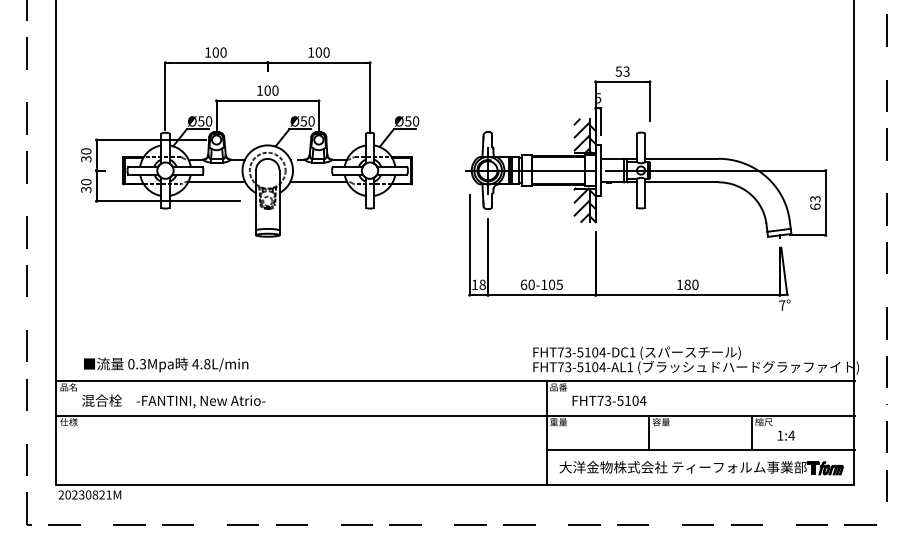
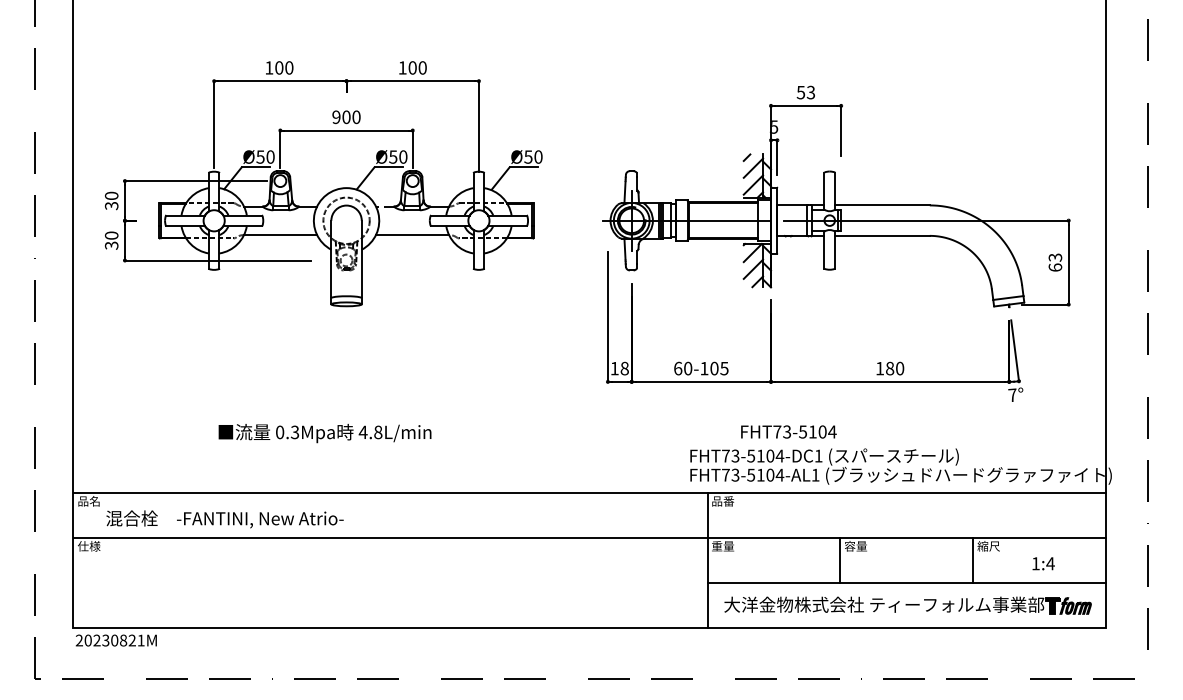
text: (259, 90) -> (335, 117), 100 -> 900
text: (166, 364) -> (325, 432), moved
text: (609, 400) -> (788, 431), moved
text: (786, 435) -> (1043, 563), moved

